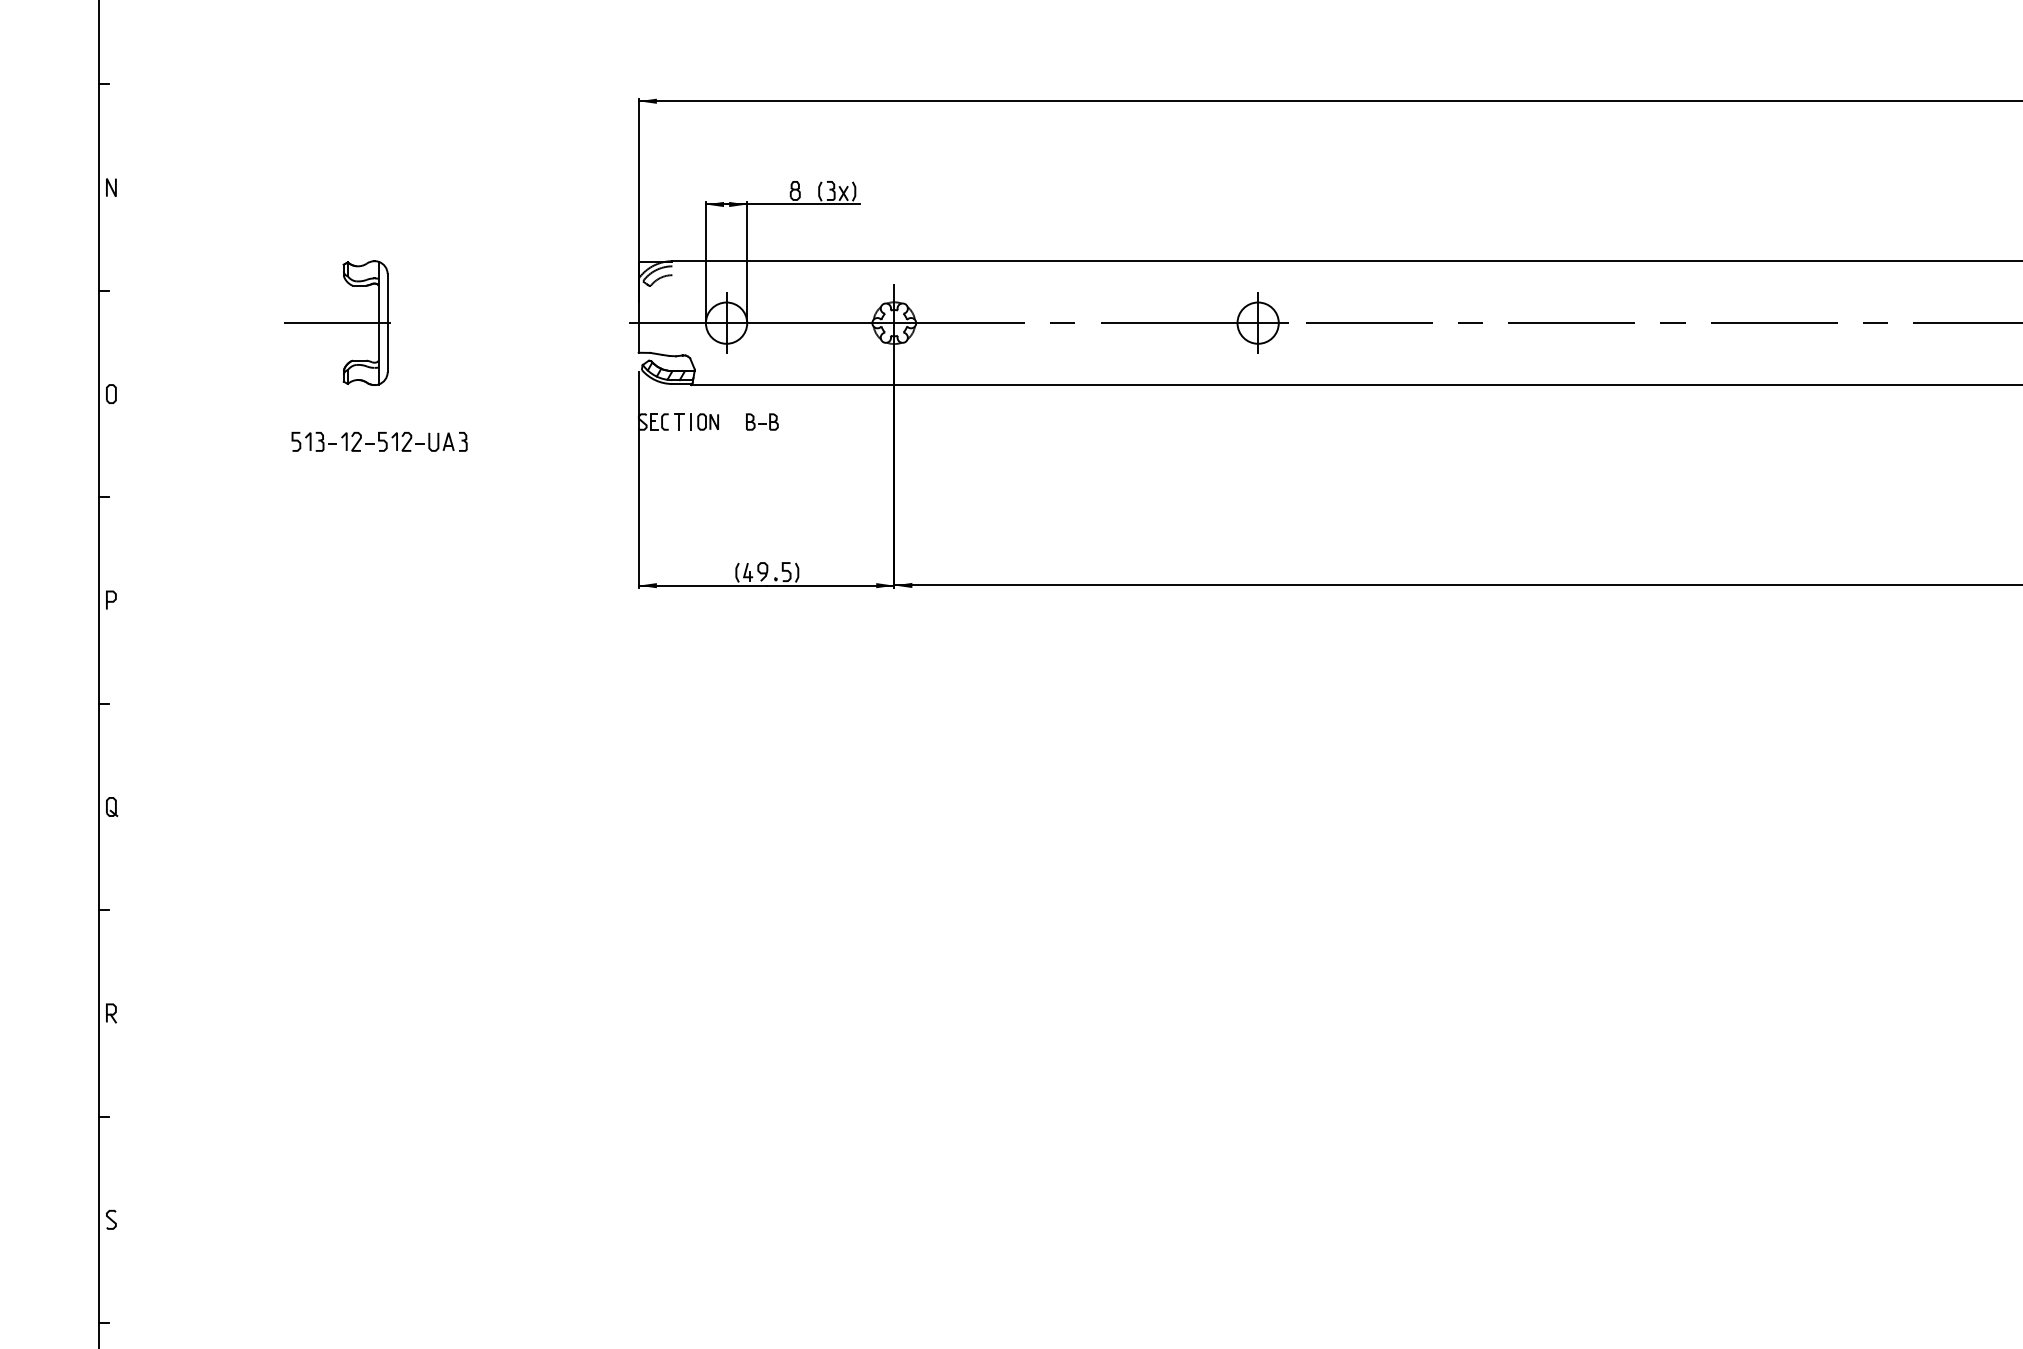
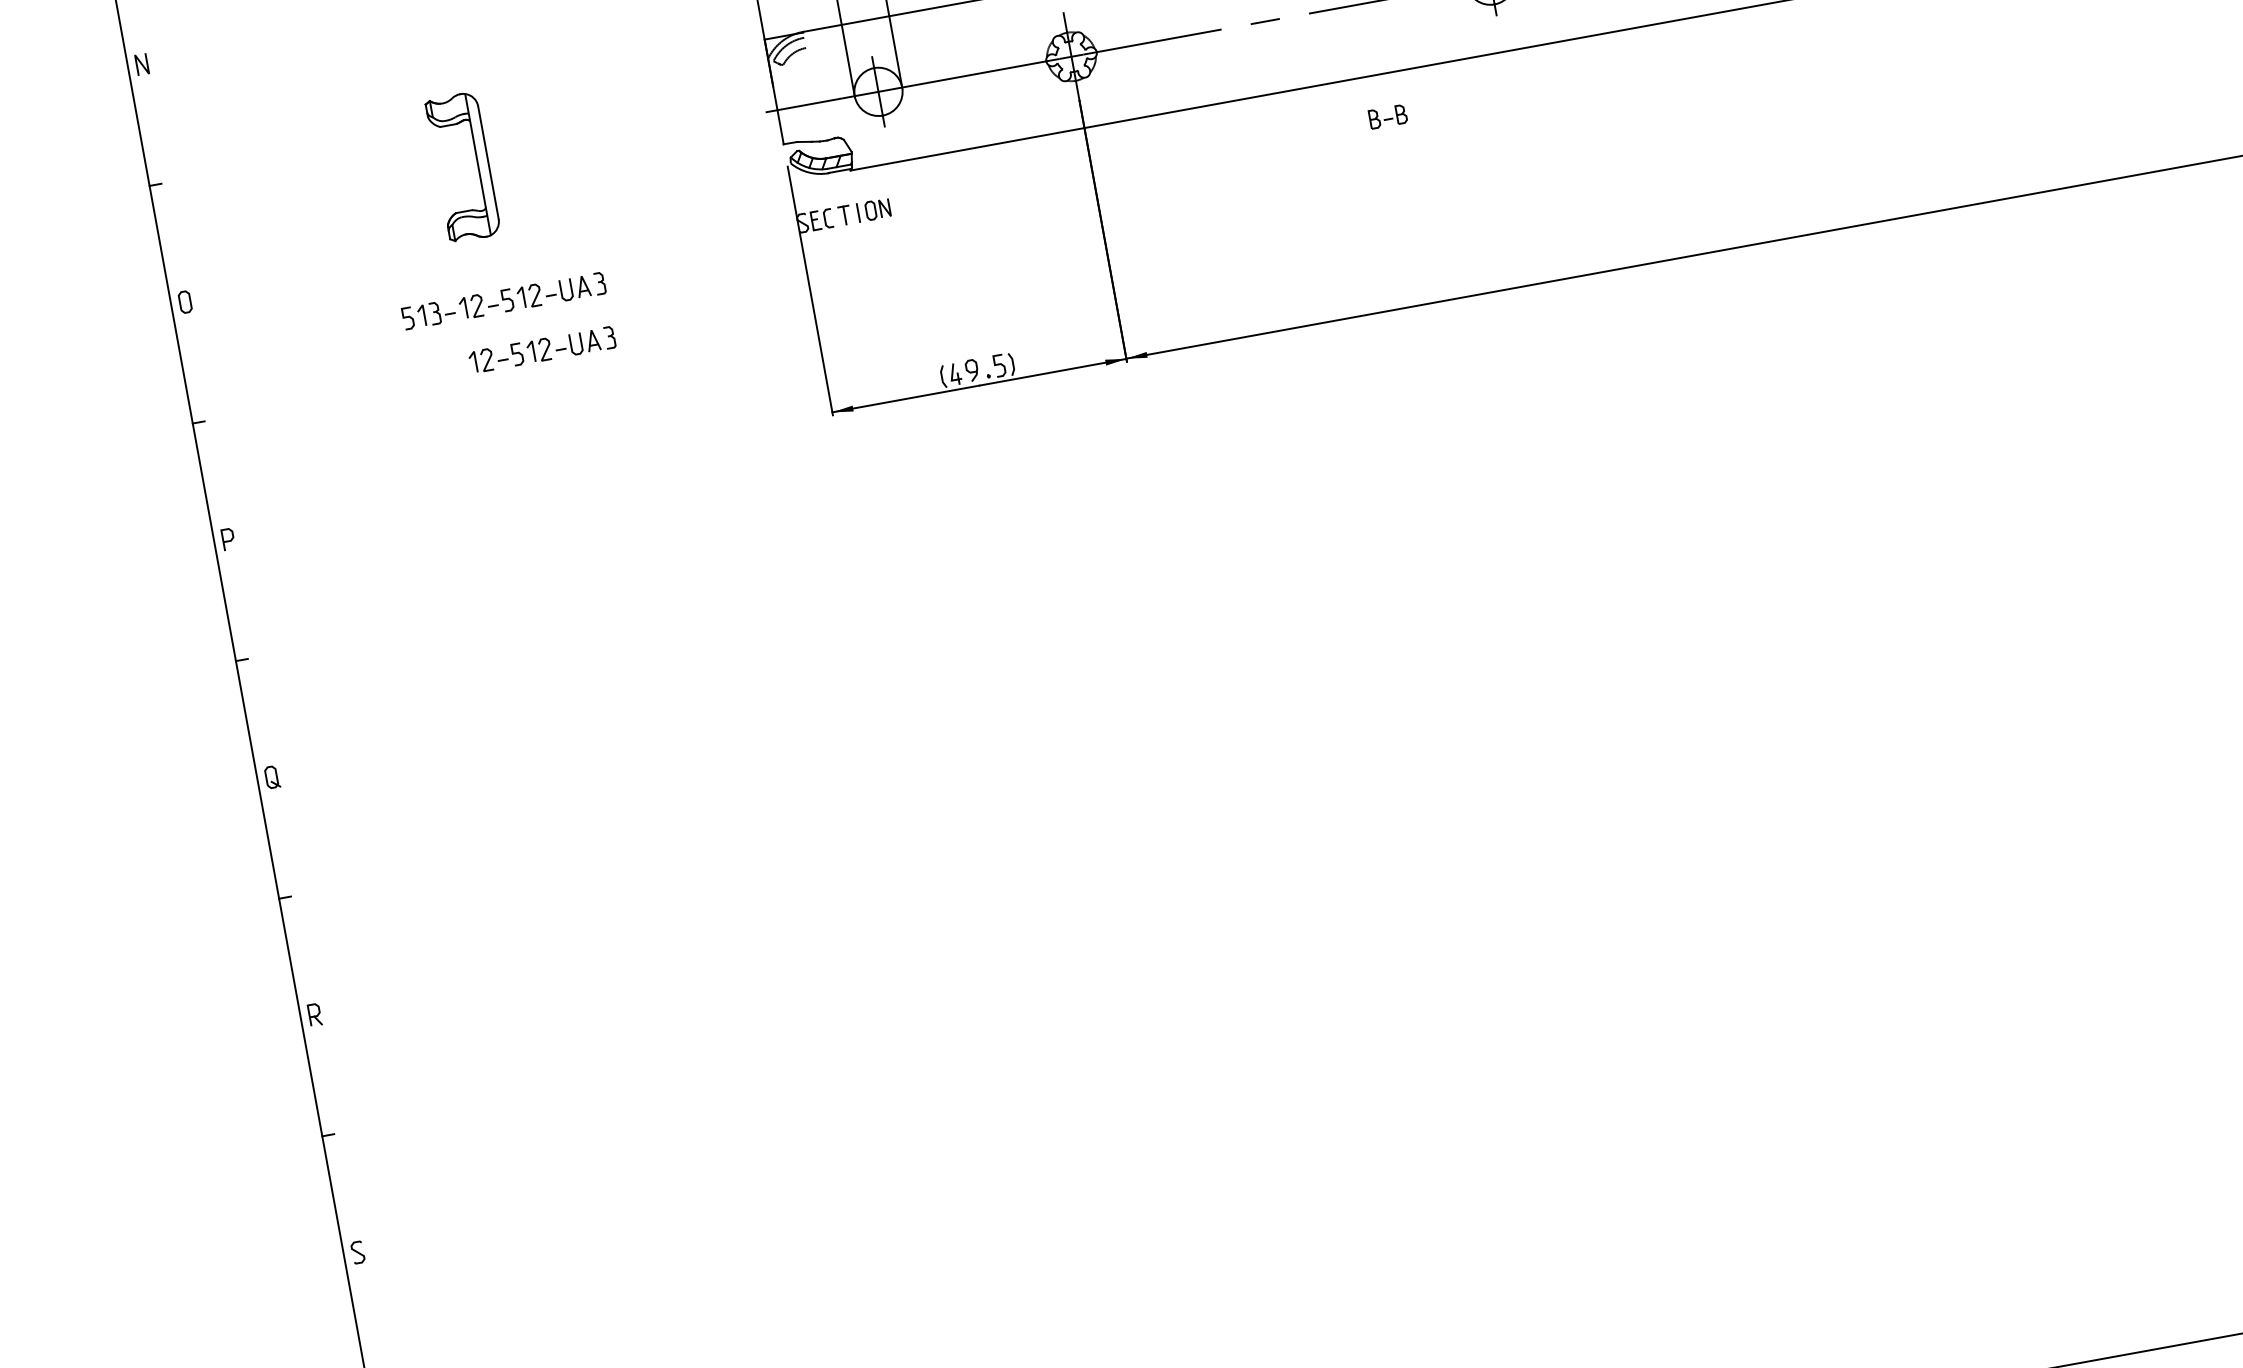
line: (337, 323) -> (430, 173), removed
part: (762, 421) -> (1388, 116), moved
part: (404, 488) -> (542, 349), added

